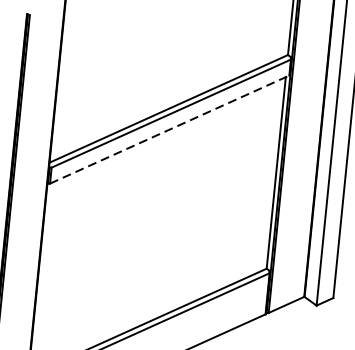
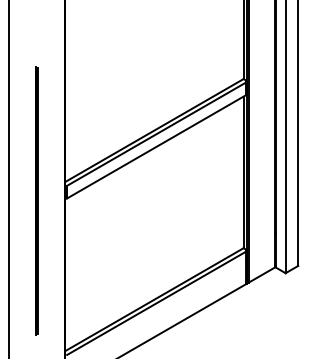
line: (170, 129) -> (157, 146), dashed -> solid

